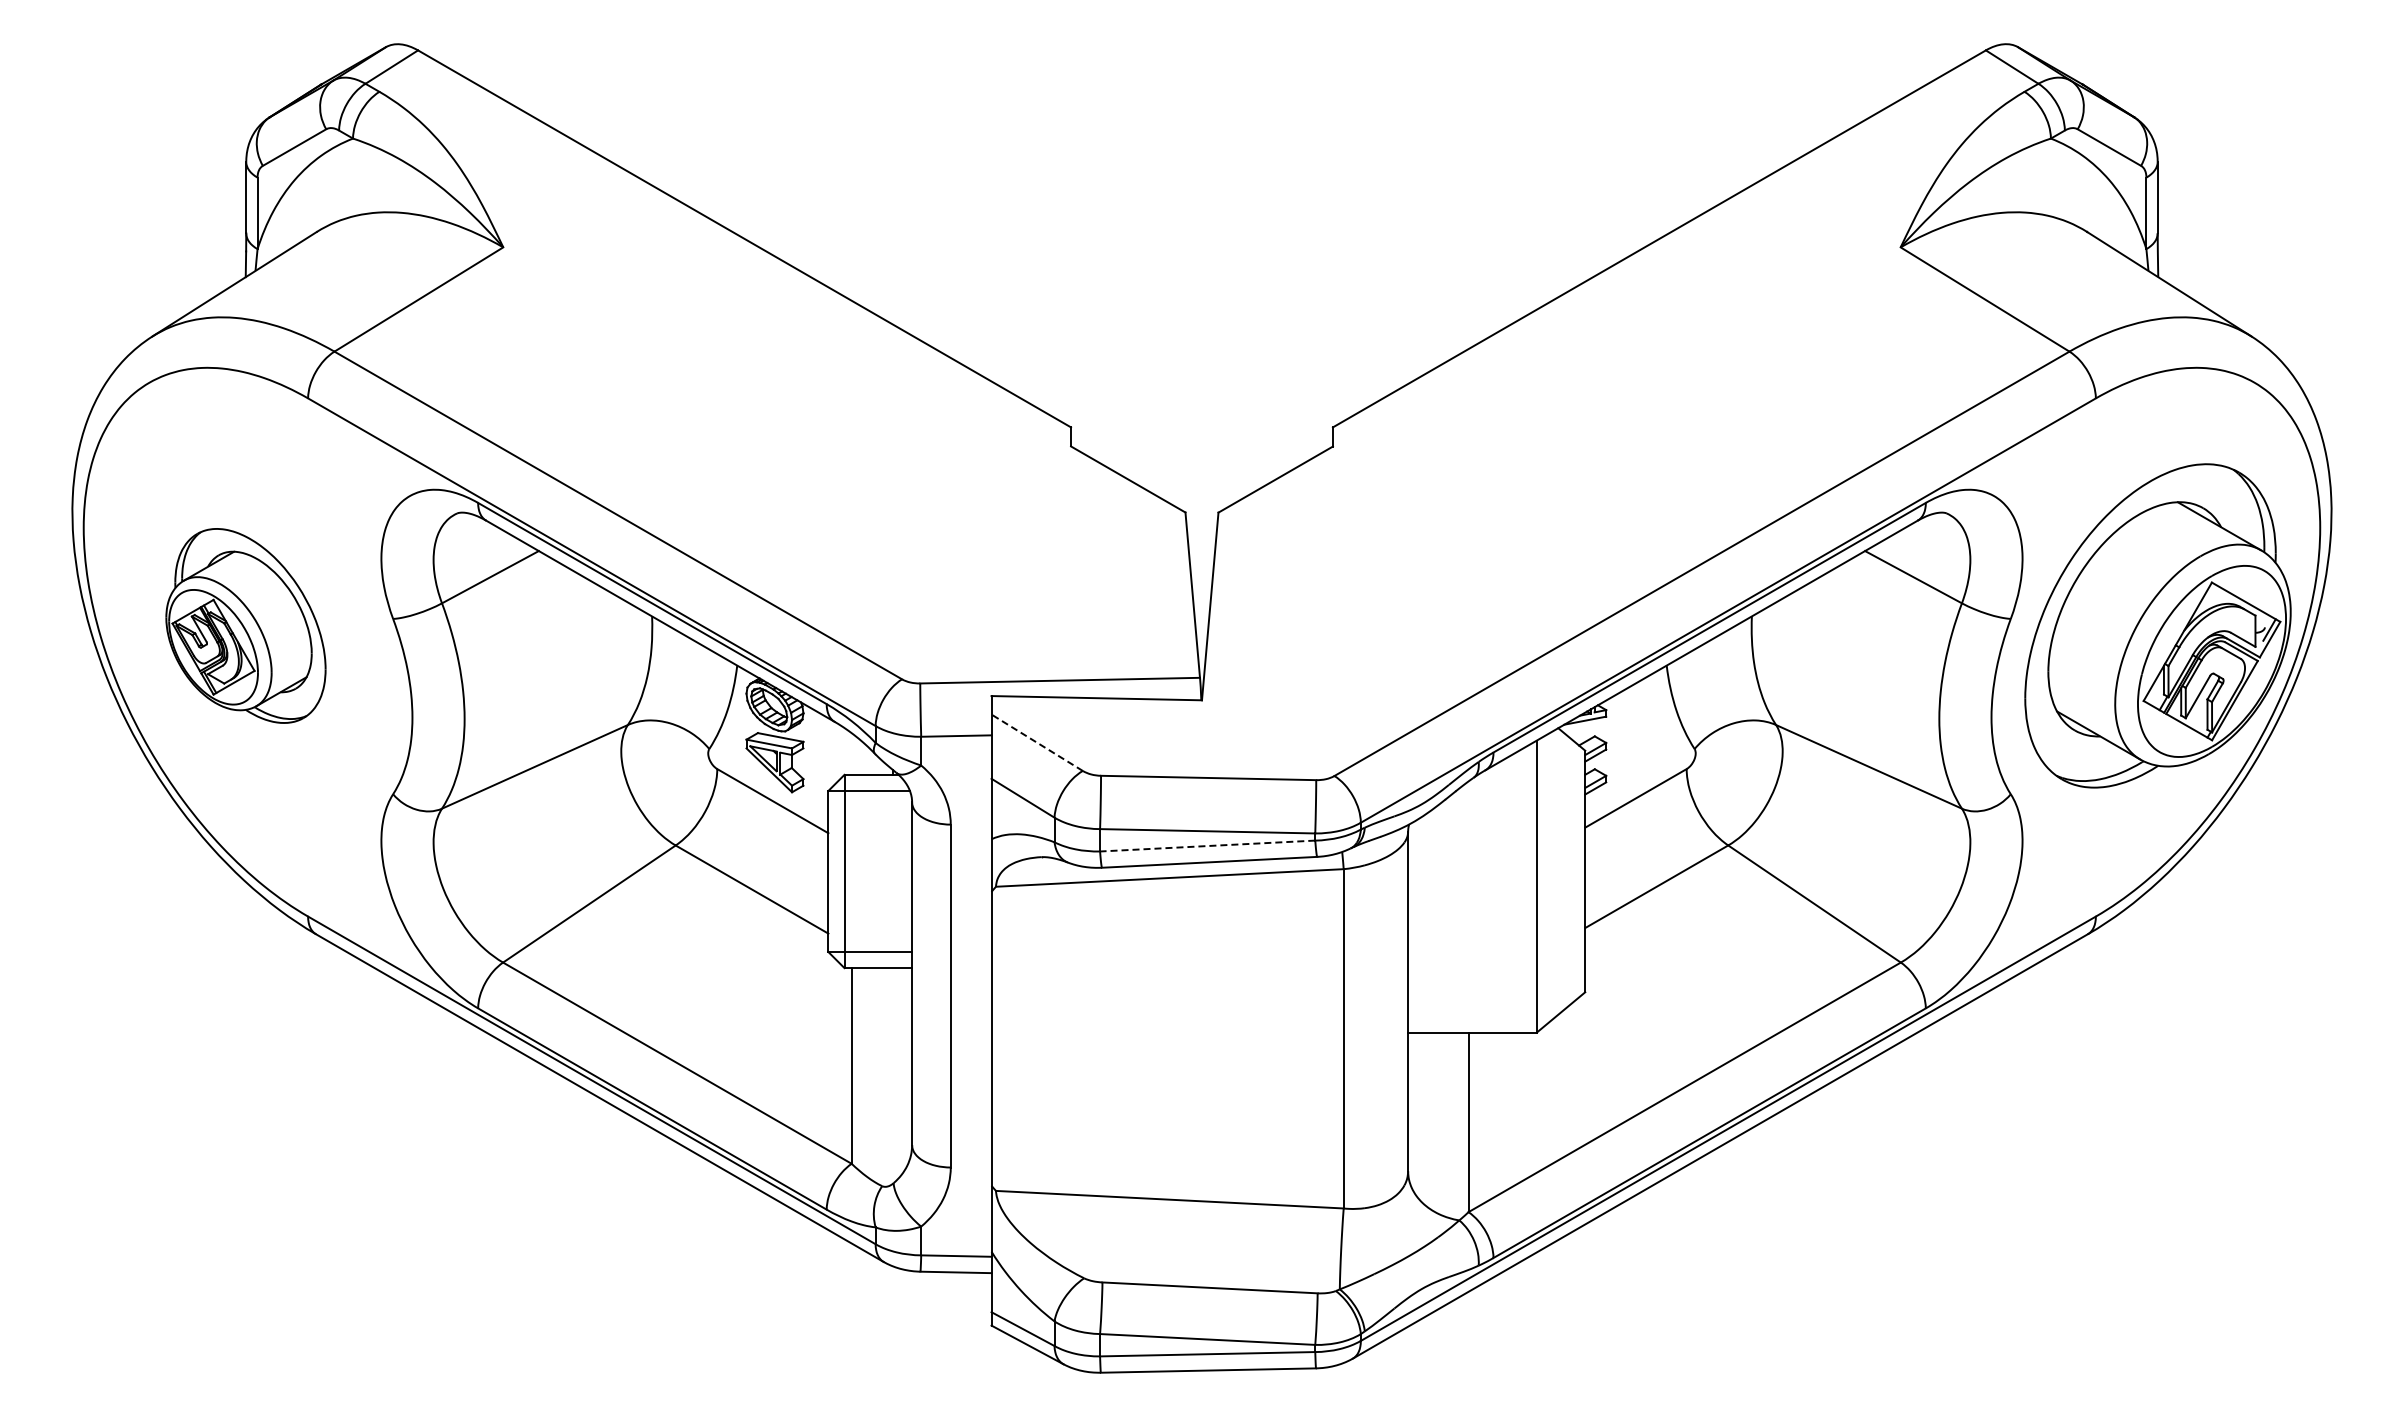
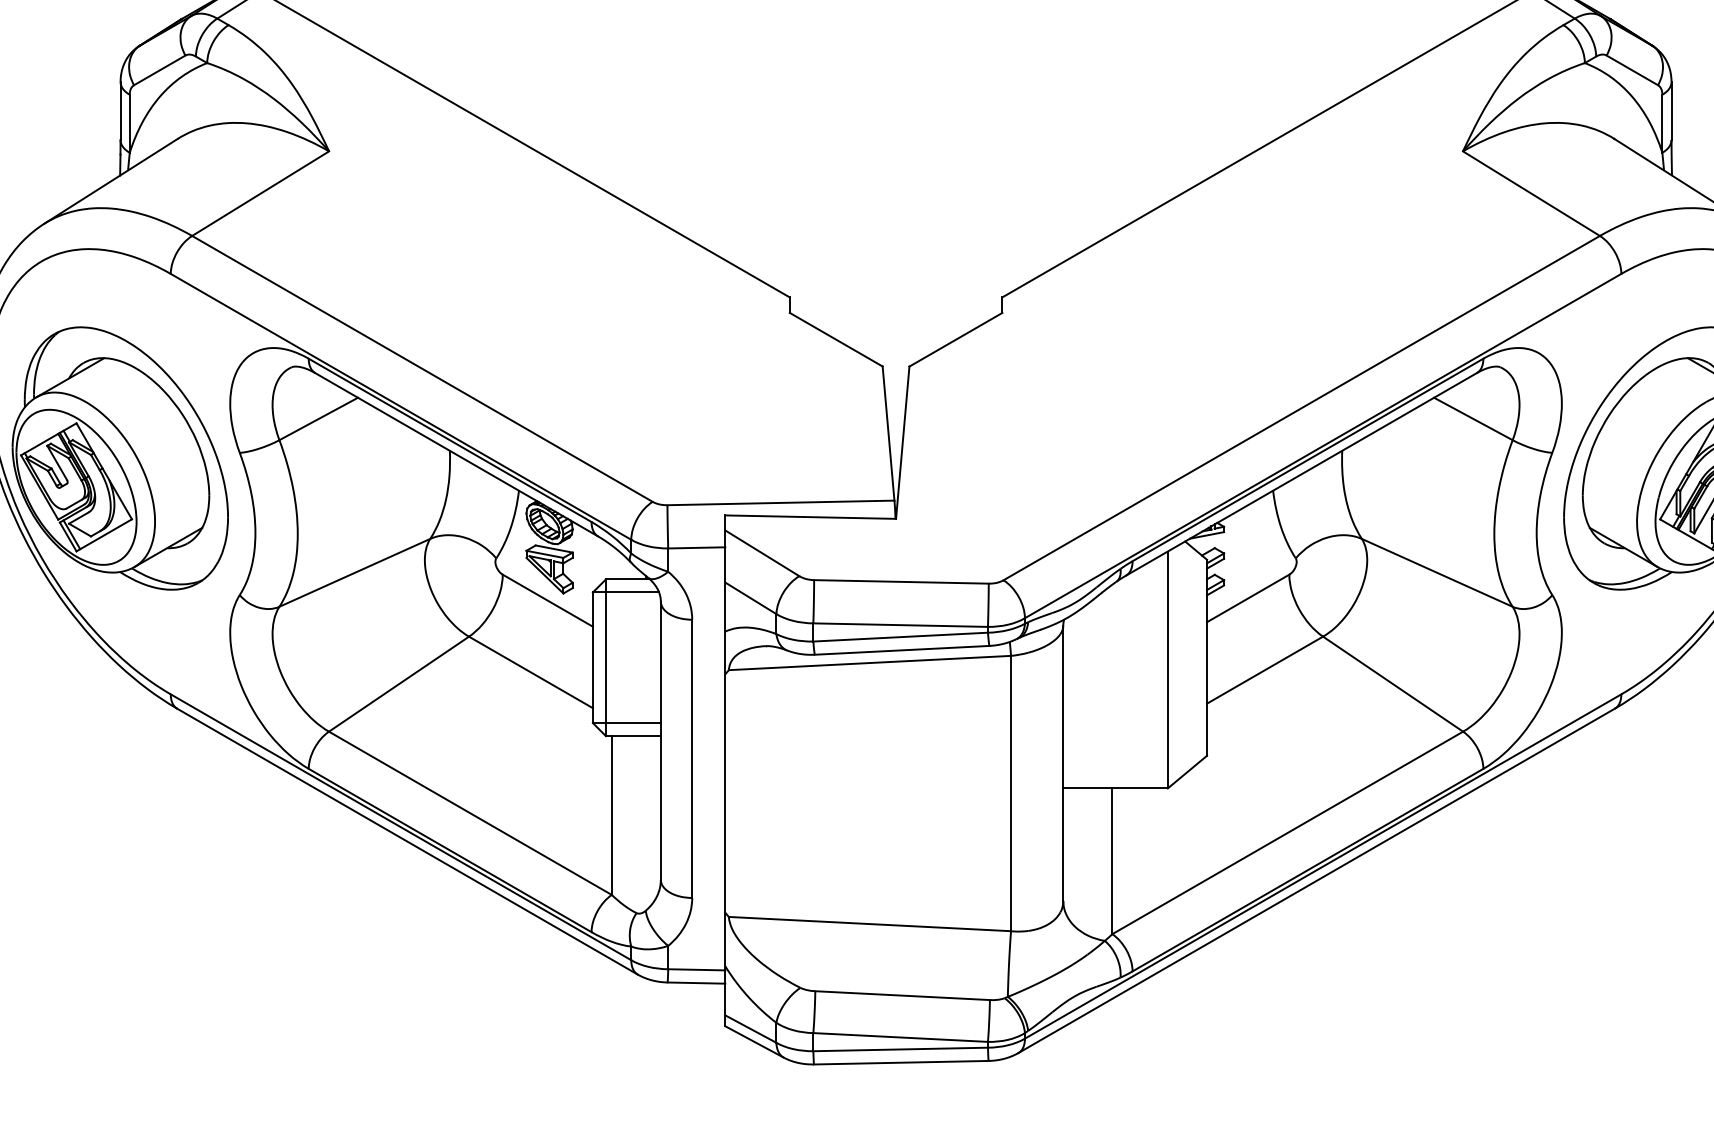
part: (245, 625) -> (119, 458), size x1.67
line: (1037, 742) -> (762, 553), dashed -> solid
line: (1207, 846) -> (900, 637), dashed -> solid

